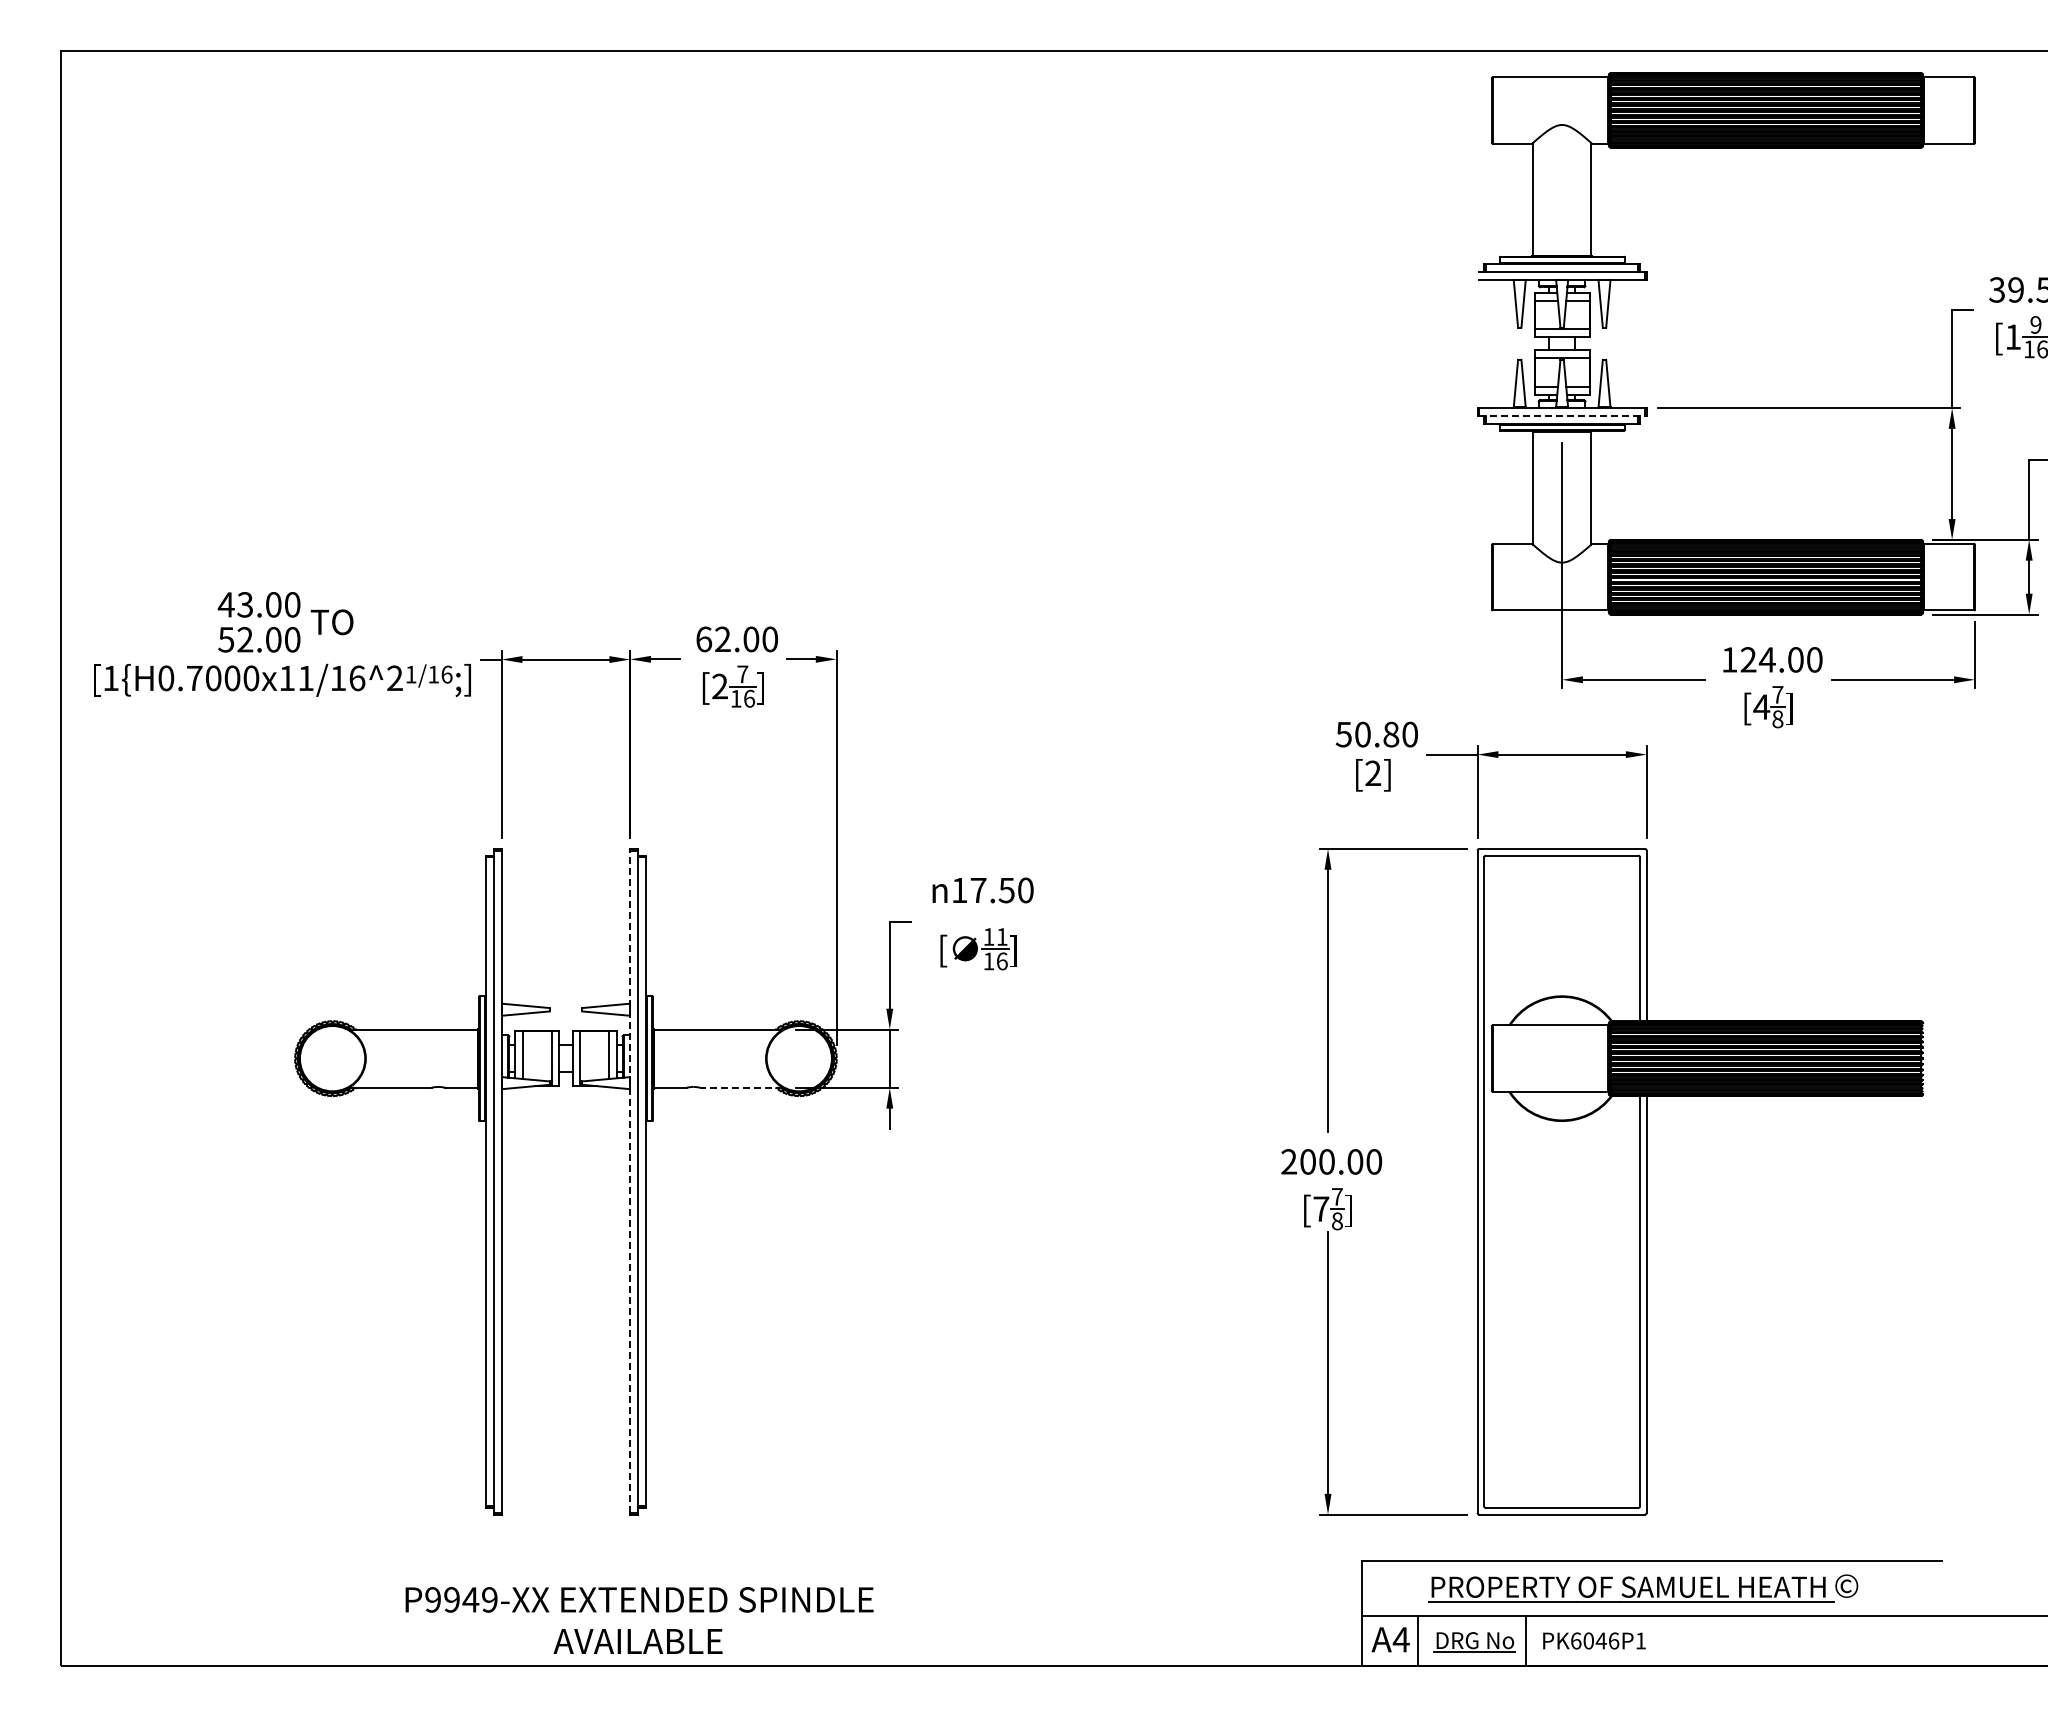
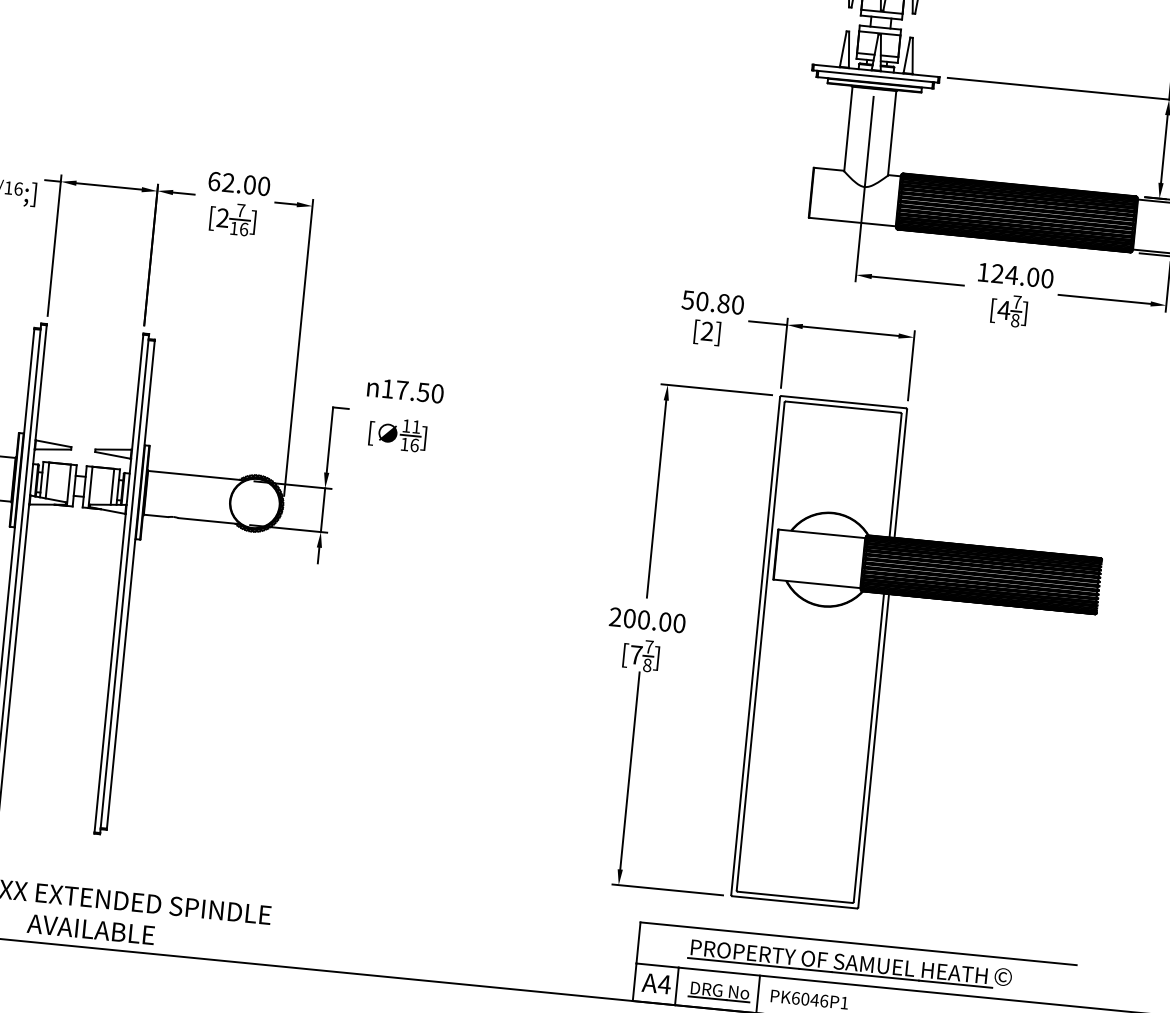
line: (1562, 415) -> (875, 76), dashed -> solid
line: (741, 1087) -> (209, 520), dashed -> solid
line: (630, 1181) -> (119, 583), dashed -> solid

